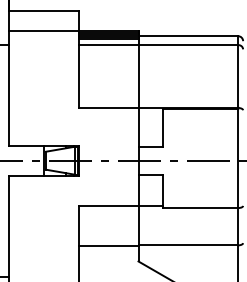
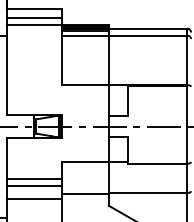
line: (42, 23) -> (33, 18), added
line: (42, 226) -> (33, 178), added
line: (42, 237) -> (33, 186), added
line: (42, 252) -> (33, 198), added

